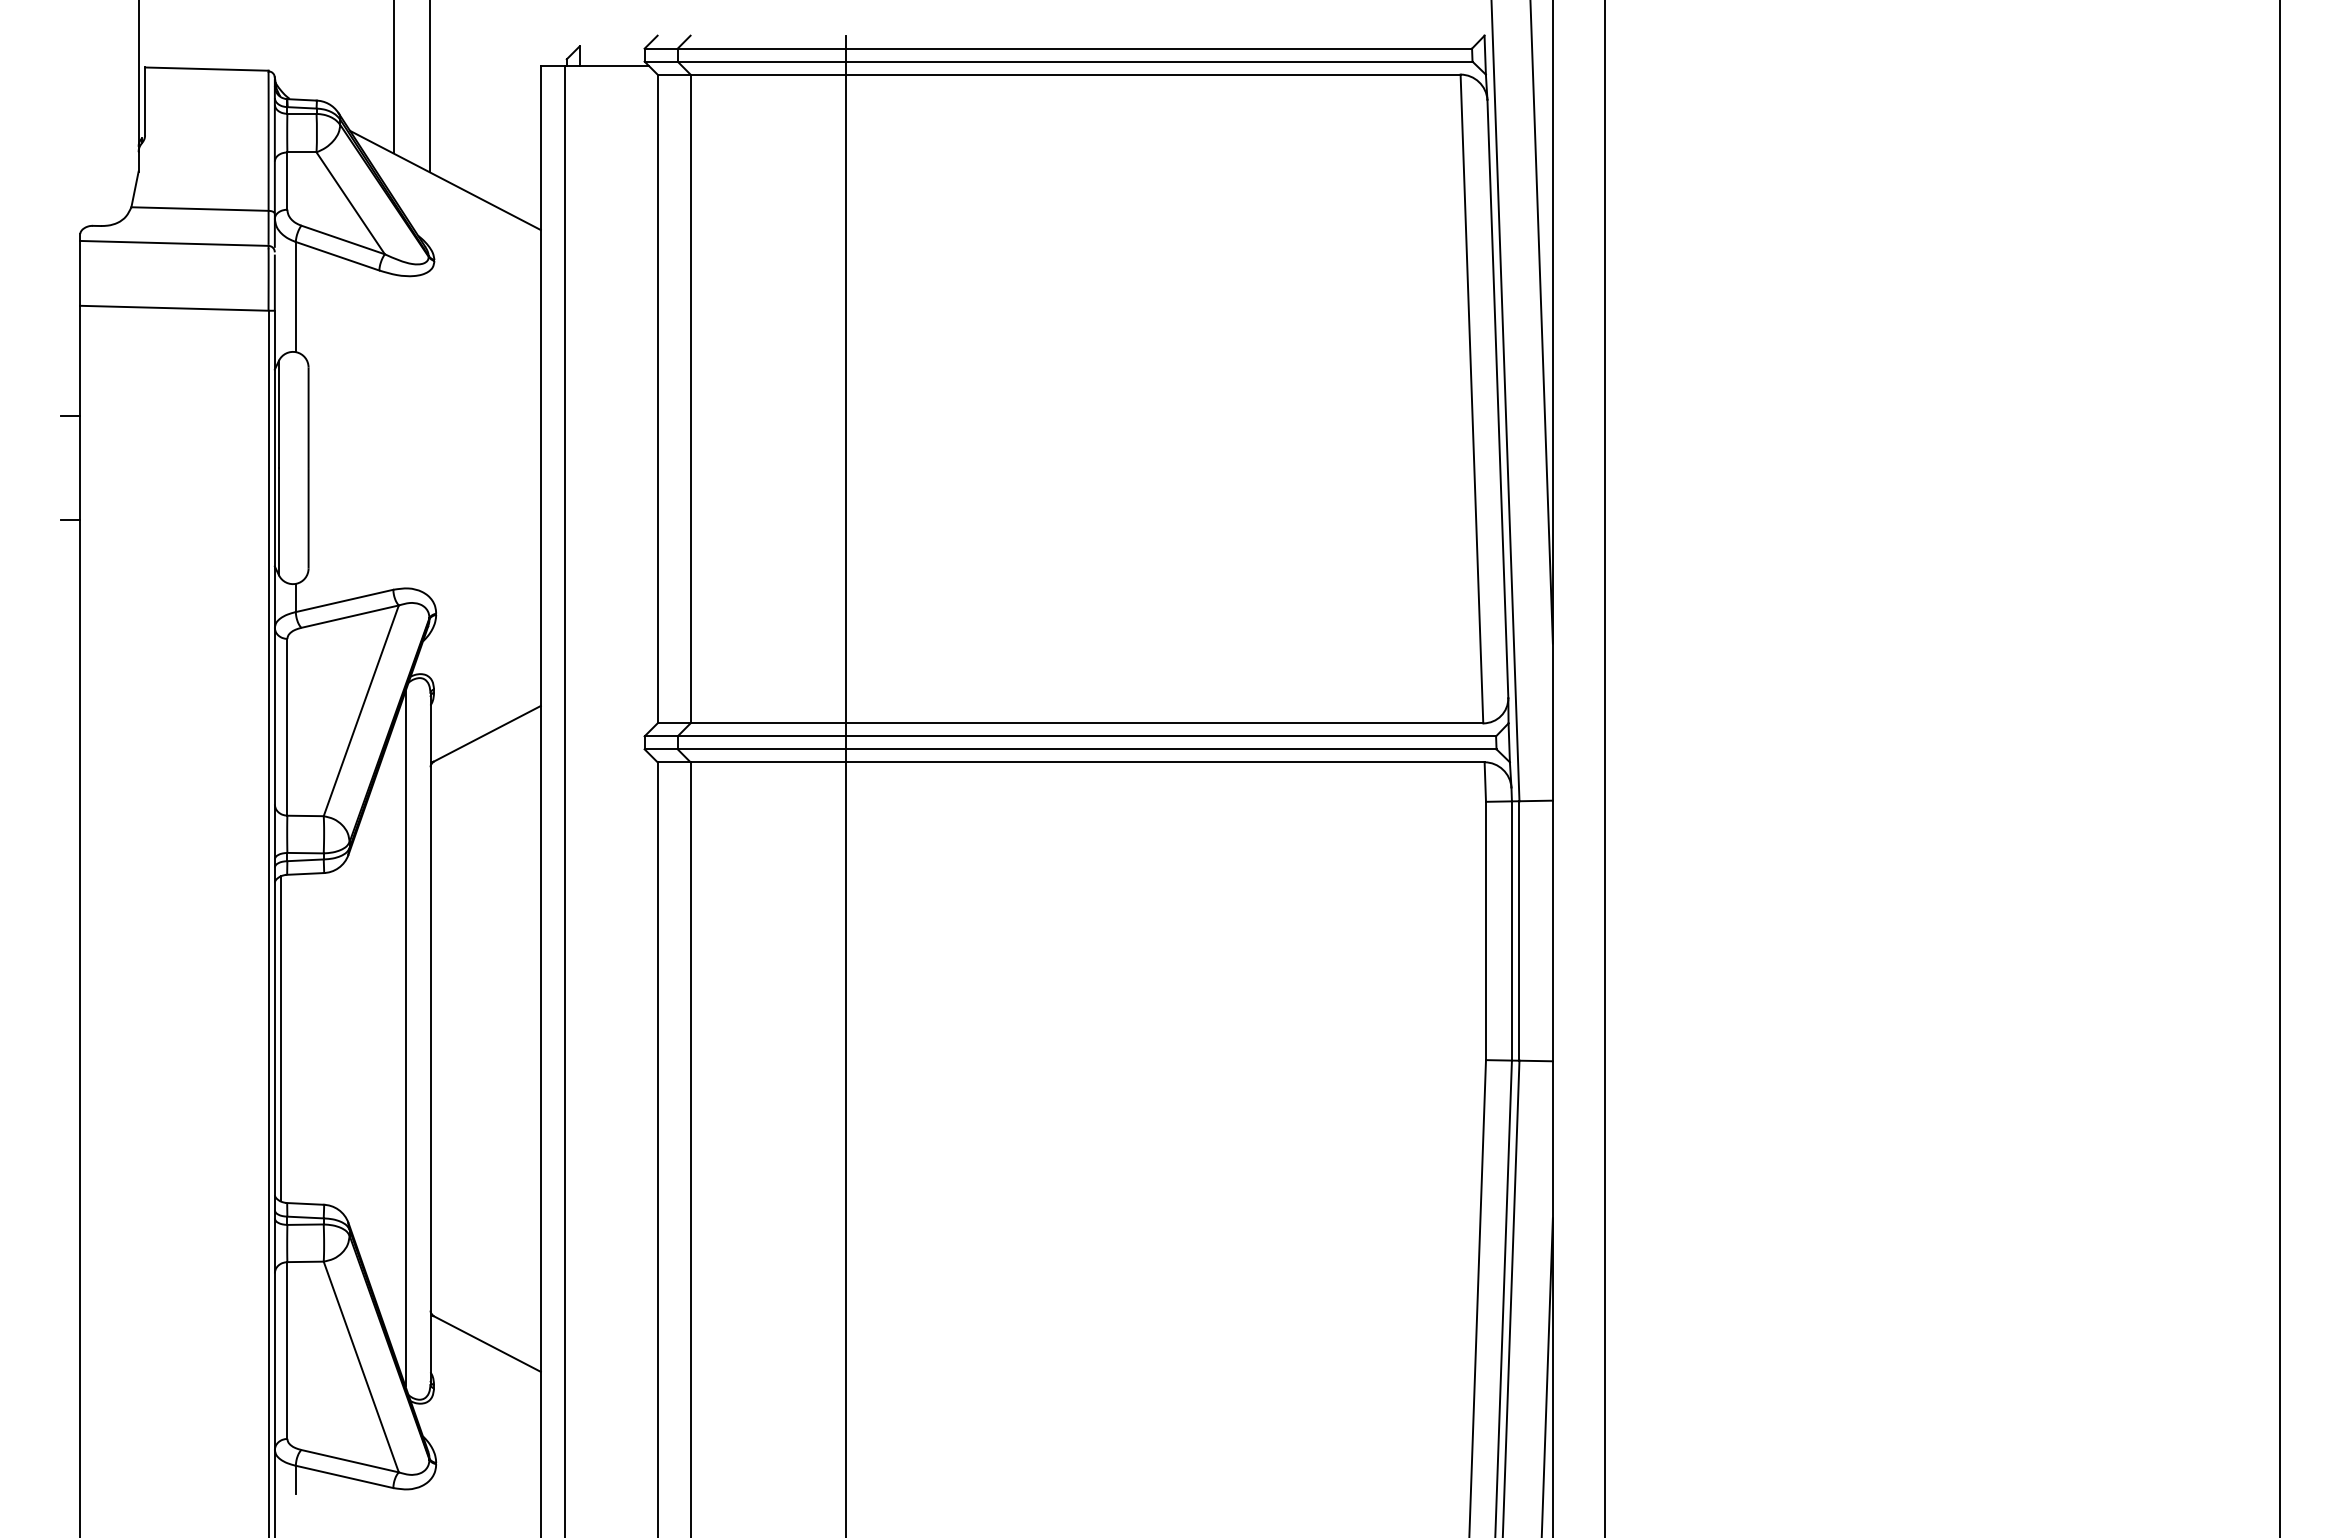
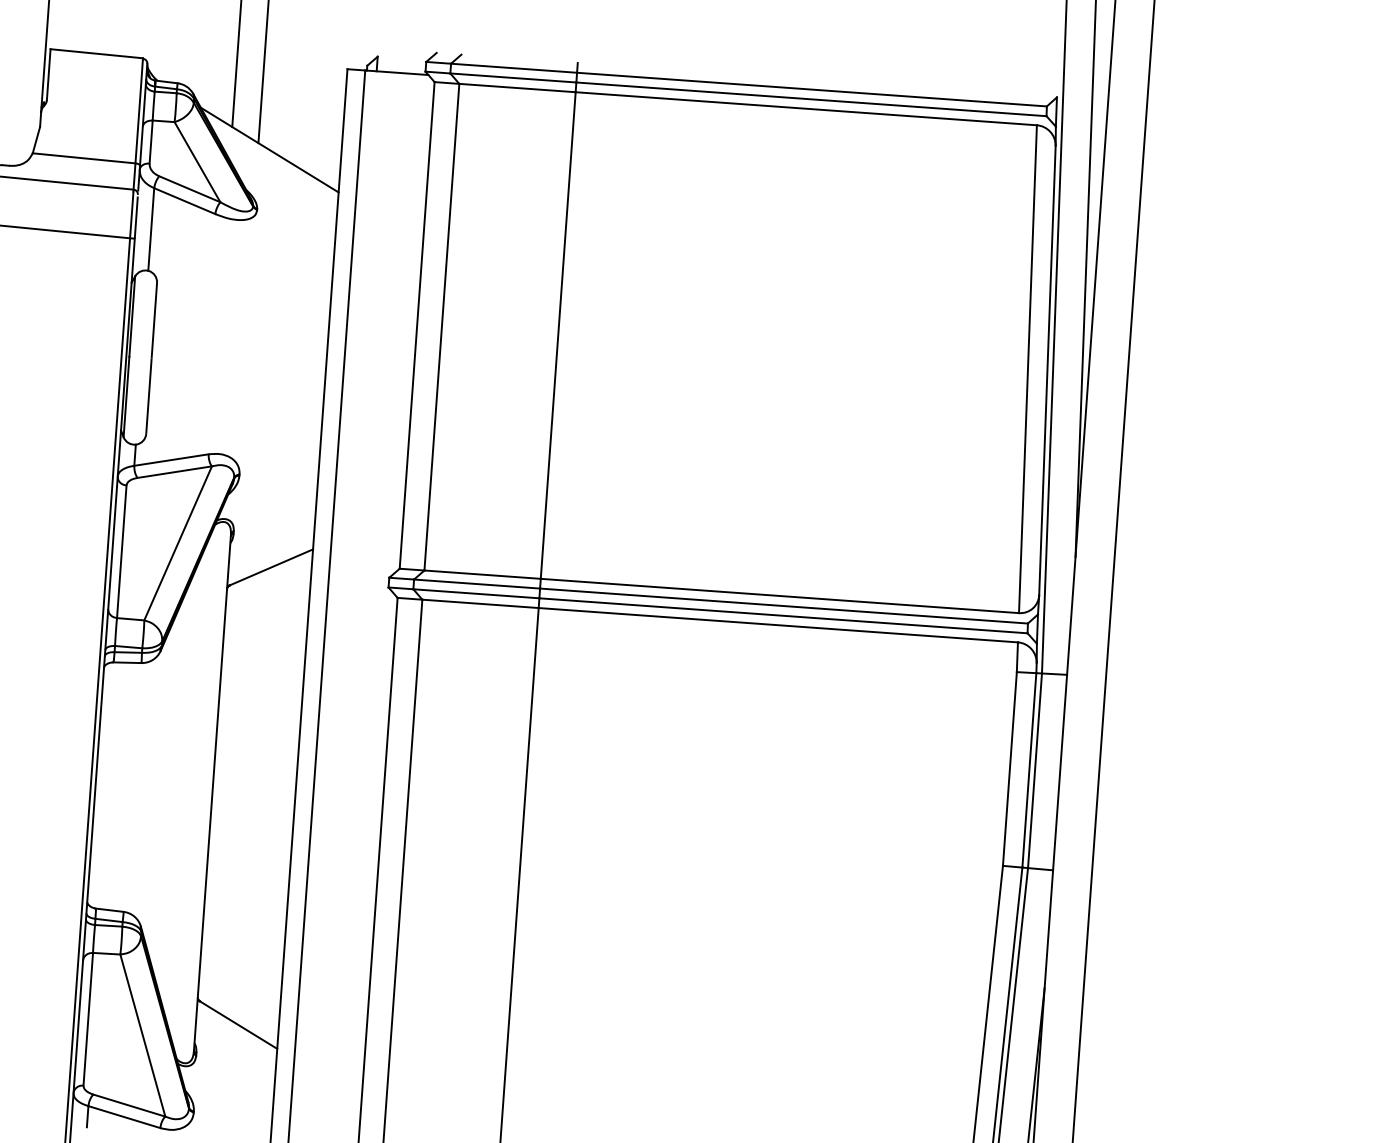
line: (281, 1038) -> (100, 784), removed
line: (405, 1038) -> (193, 791), removed

